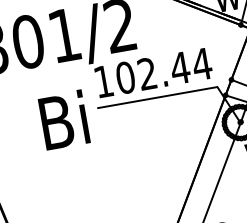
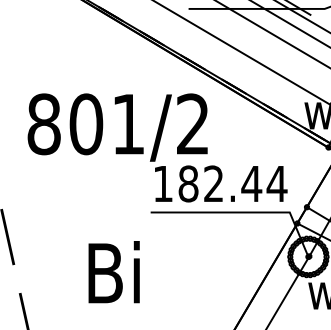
text: (125, 77) -> (188, 183), 102.44 -> 182.44
text: (63, 120) -> (113, 272), moved

